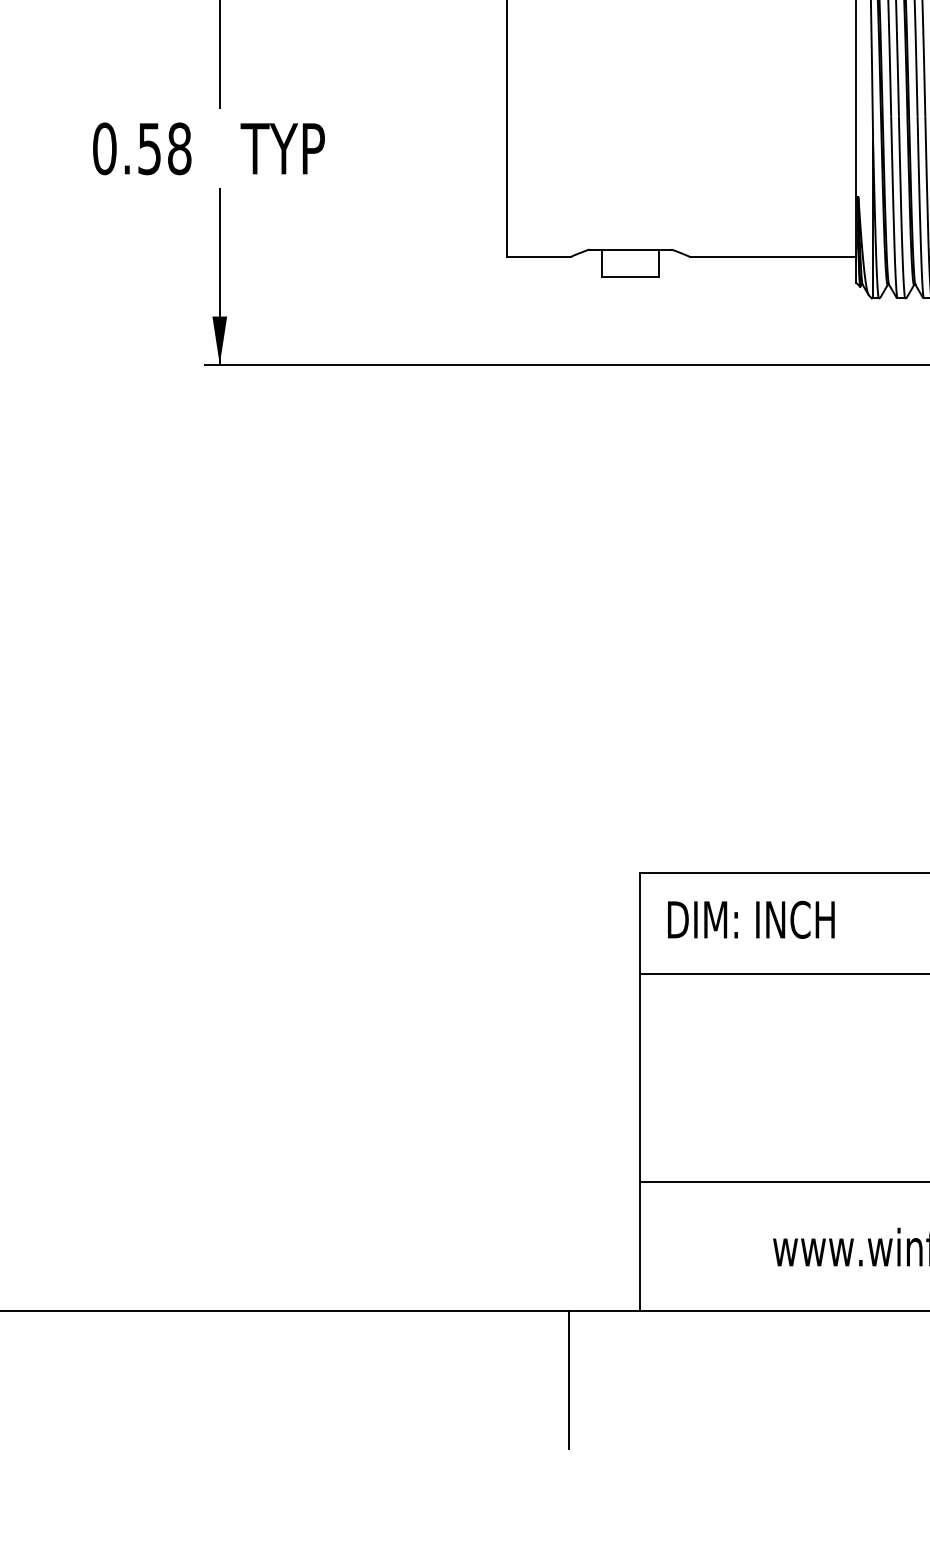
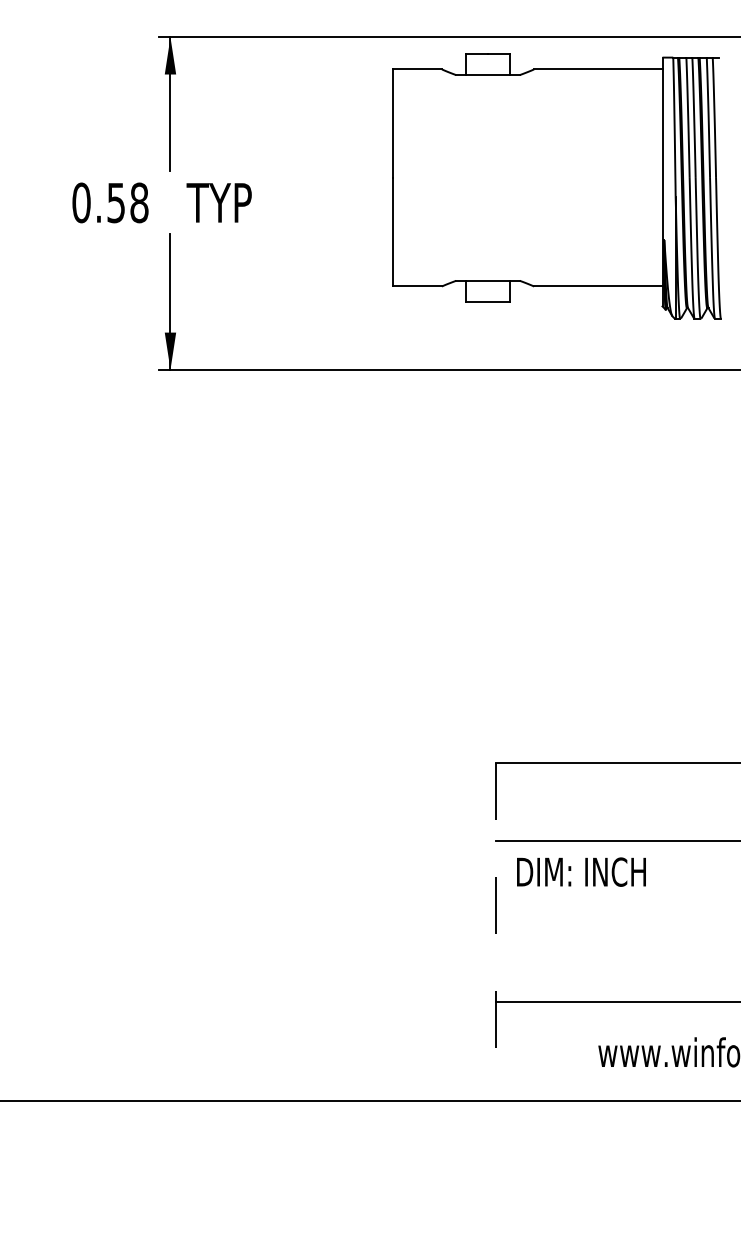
text: (751, 919) -> (581, 871), moved
line: (640, 1092) -> (495, 932), solid -> dashed
line: (568, 1379) -> (440, 1154), removed

